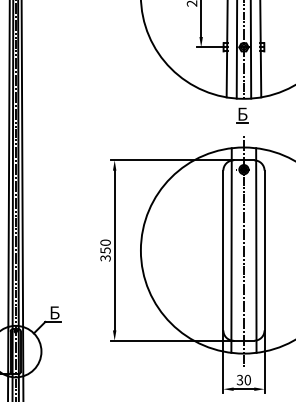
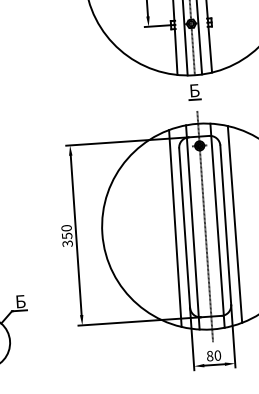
line: (213, 250) -> (174, 228), added
line: (273, 250) -> (234, 224), added
text: (239, 380) -> (209, 356), 30 -> 80

